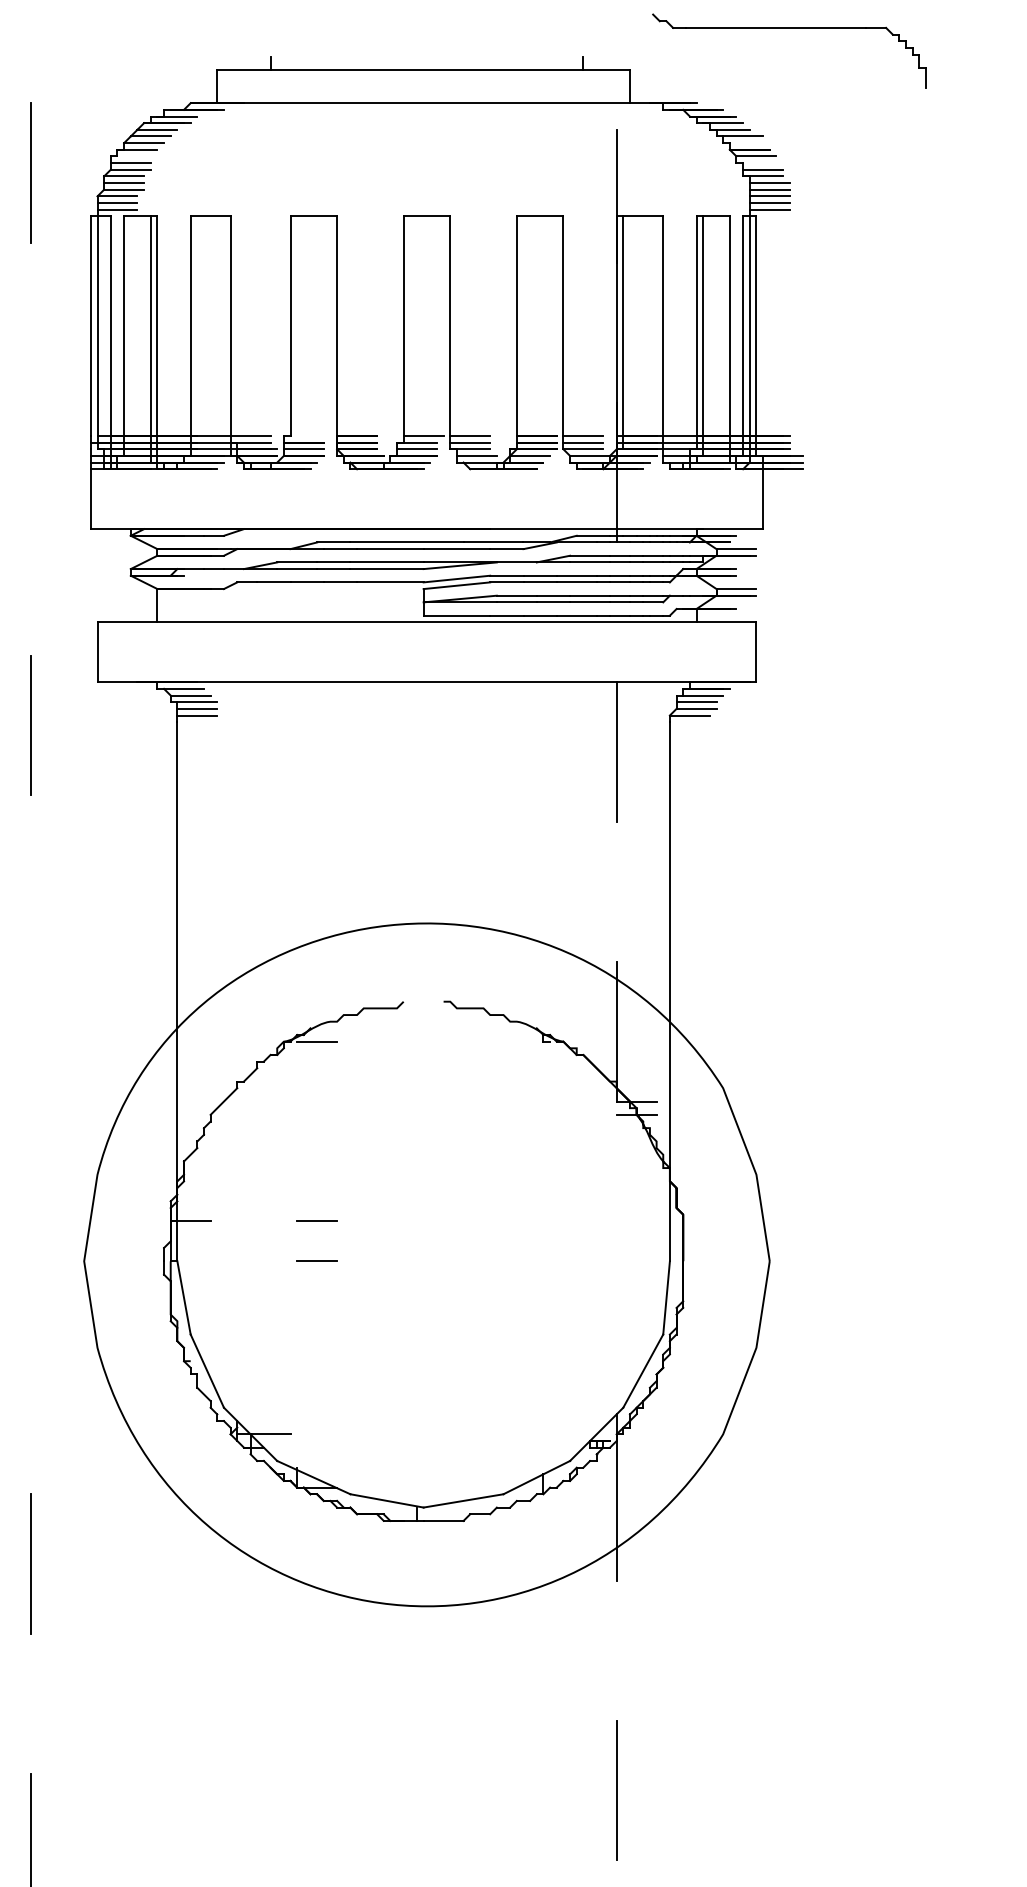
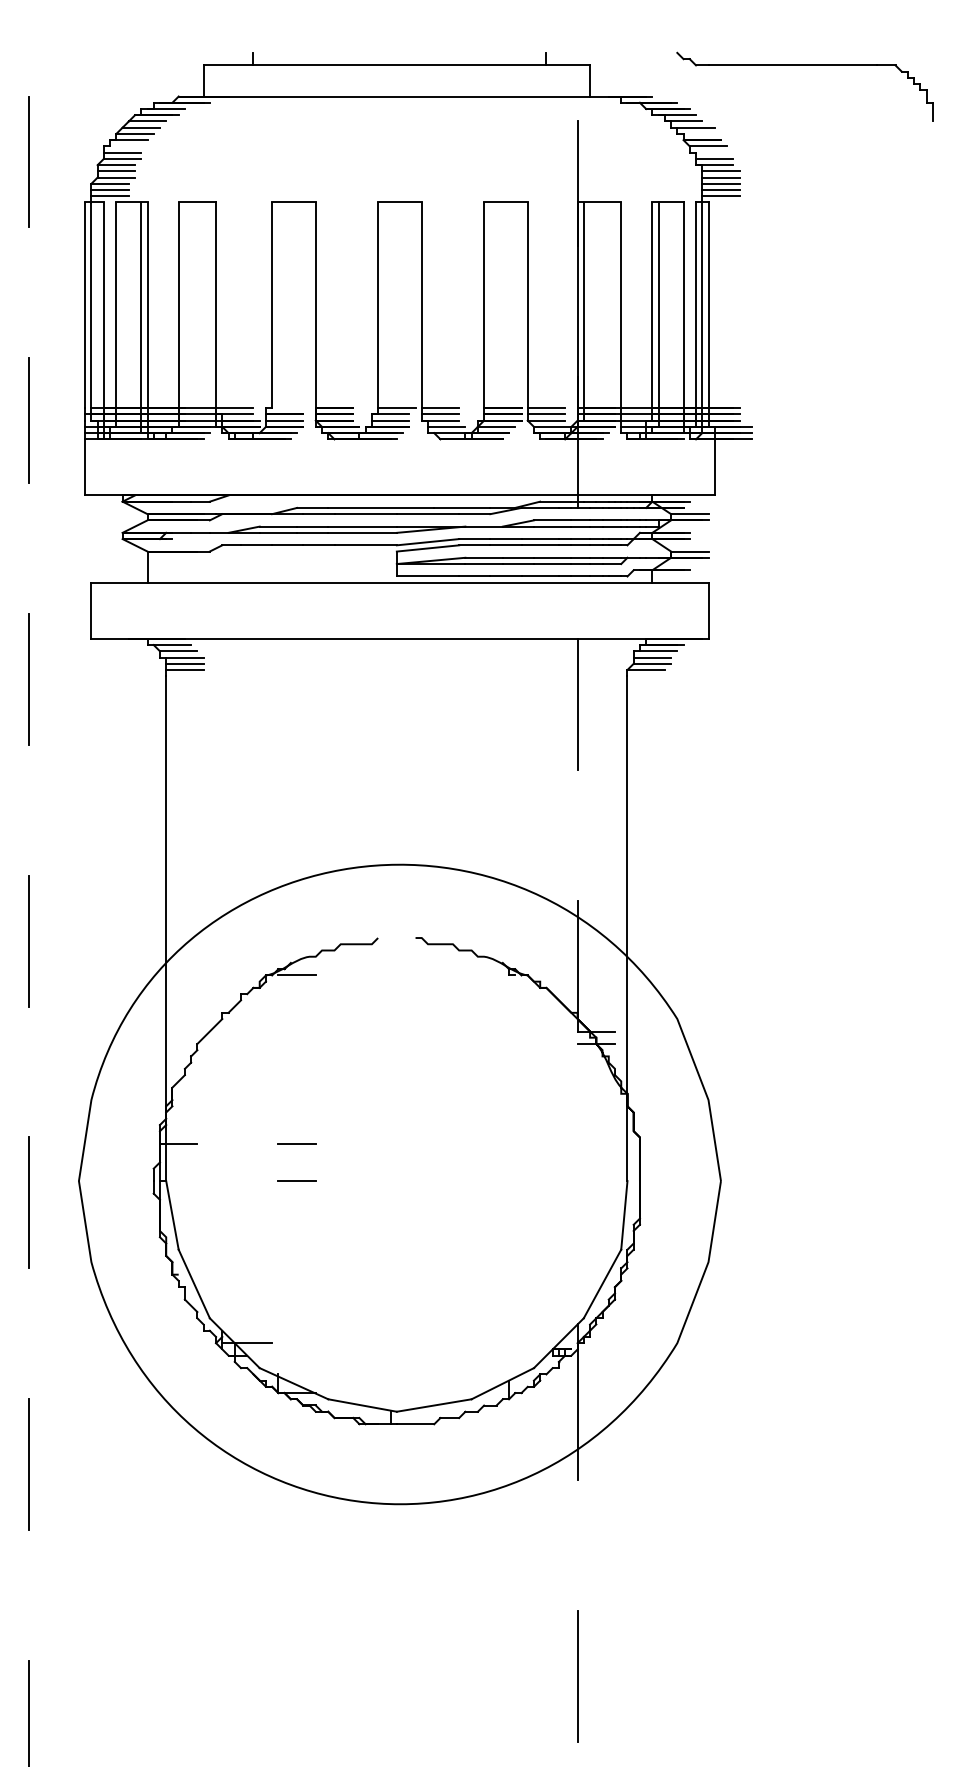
part: (789, 28) -> (805, 65), moved
line: (30, 448) -> (28, 419), added
line: (30, 1004) -> (28, 940), added
line: (30, 1284) -> (28, 1202), added

